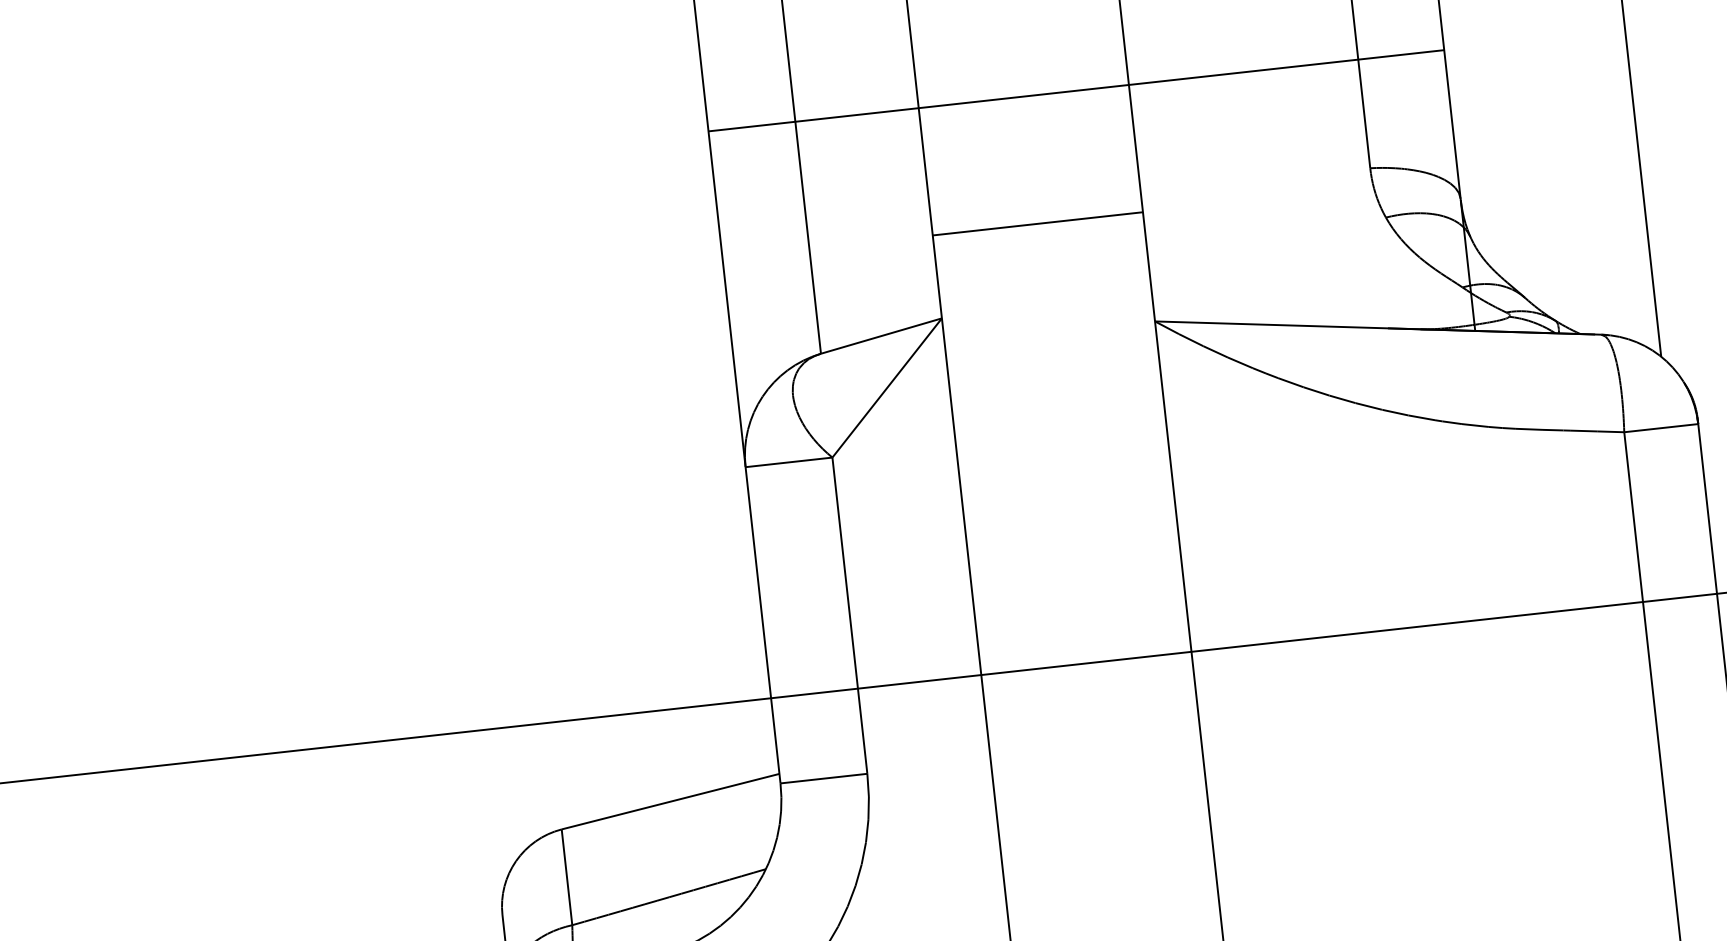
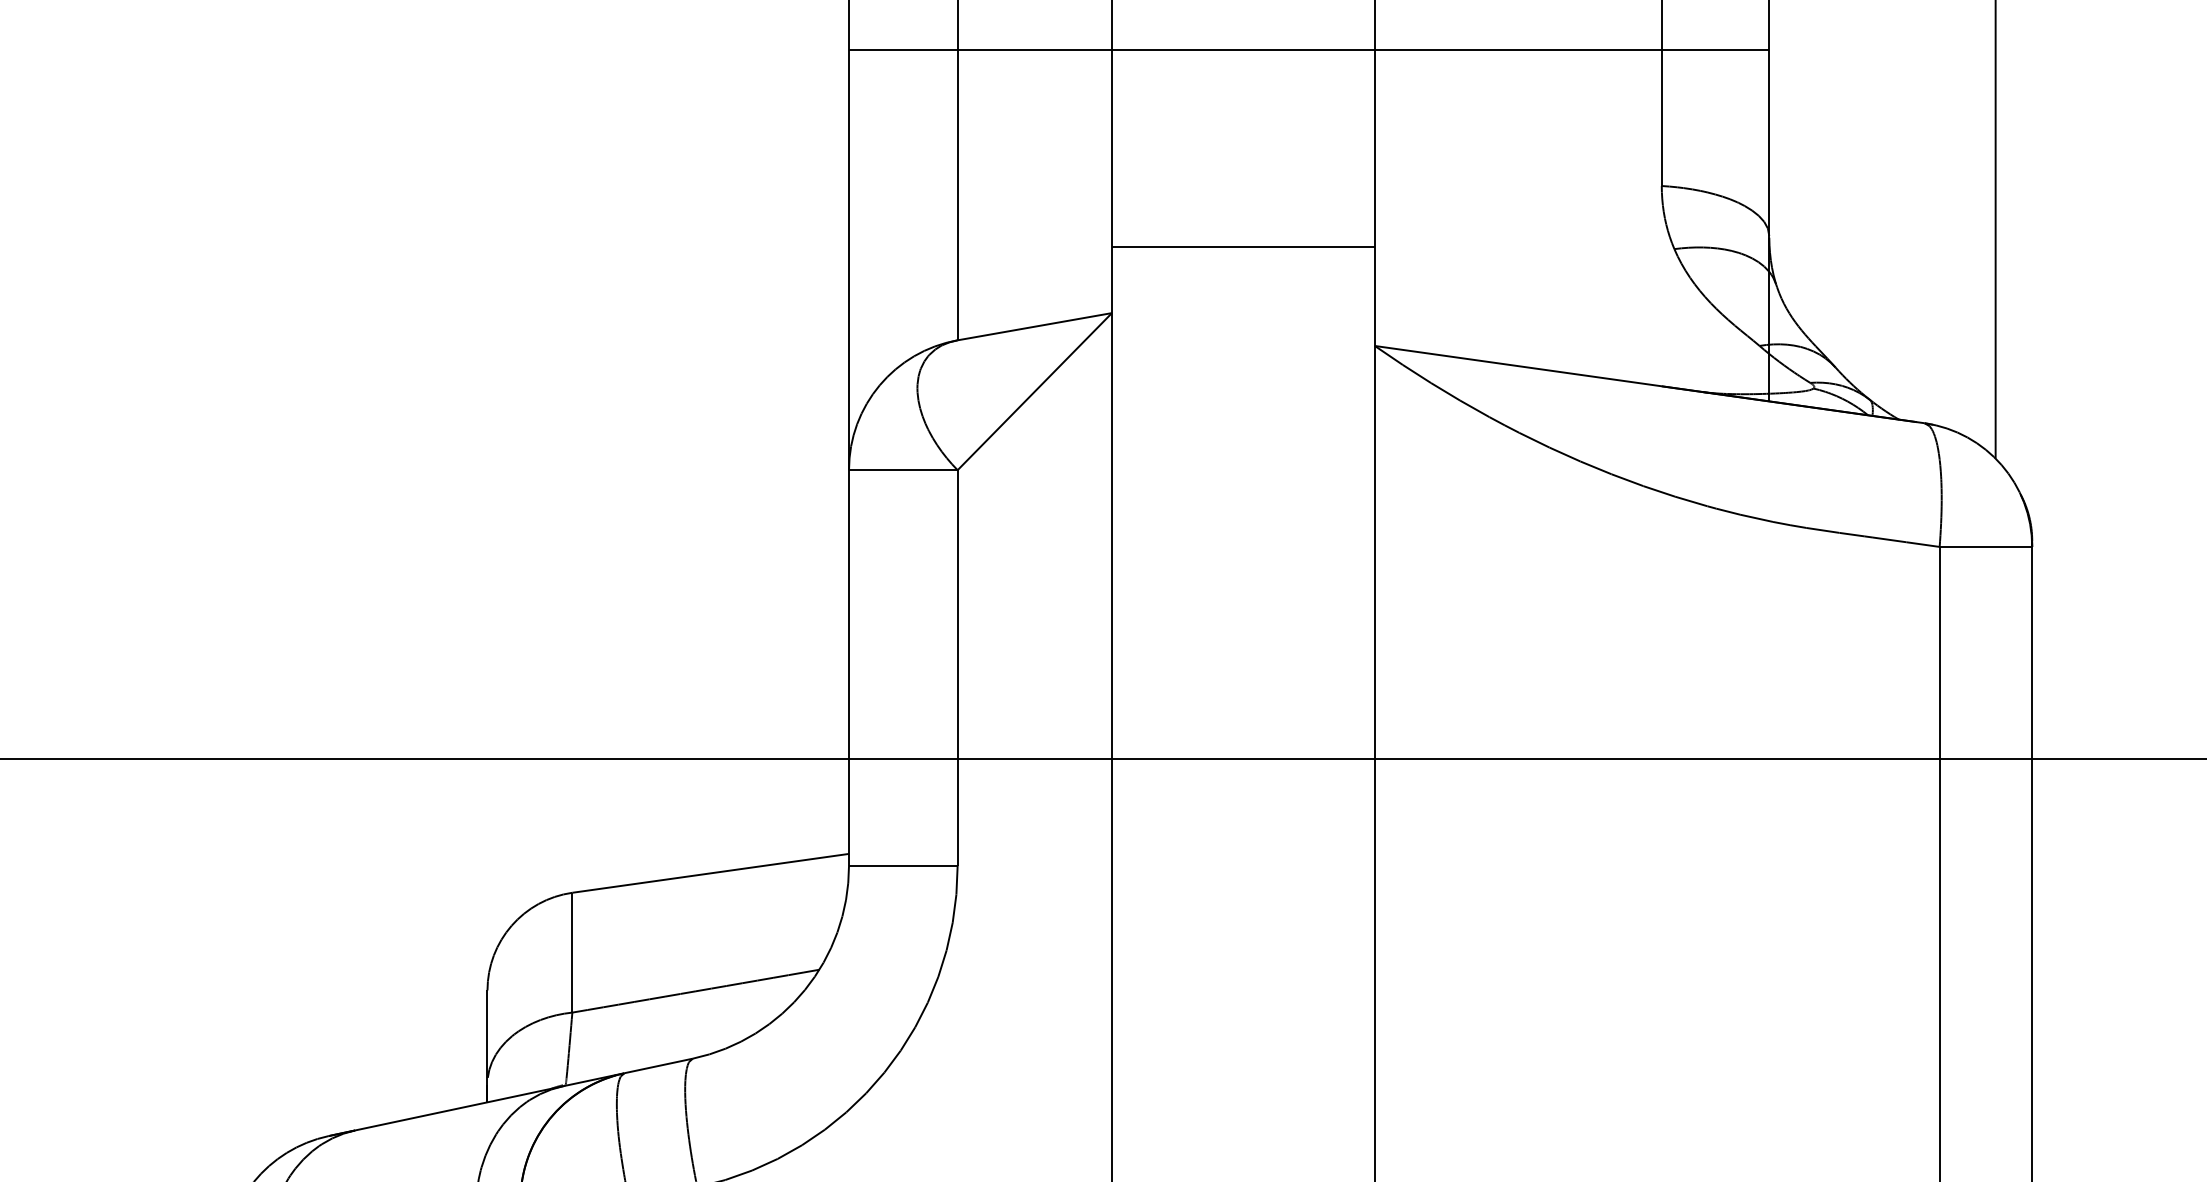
line: (1037, 224) -> (1242, 247), moved

